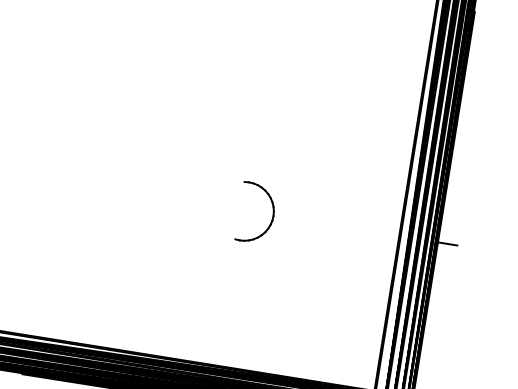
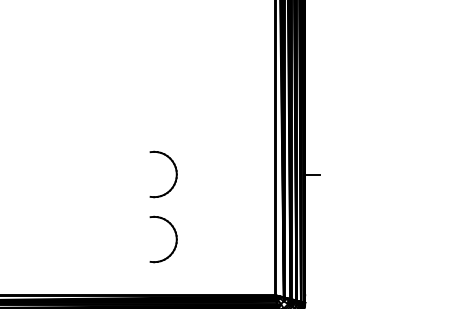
part: (258, 298) -> (175, 239), added

